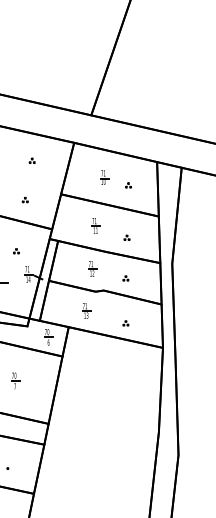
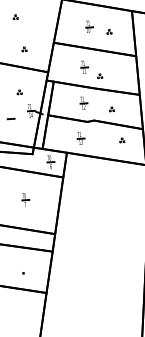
part: (31, 160) -> (15, 16), moved
part: (126, 237) -> (99, 75), moved
part: (125, 323) -> (121, 140), moved

